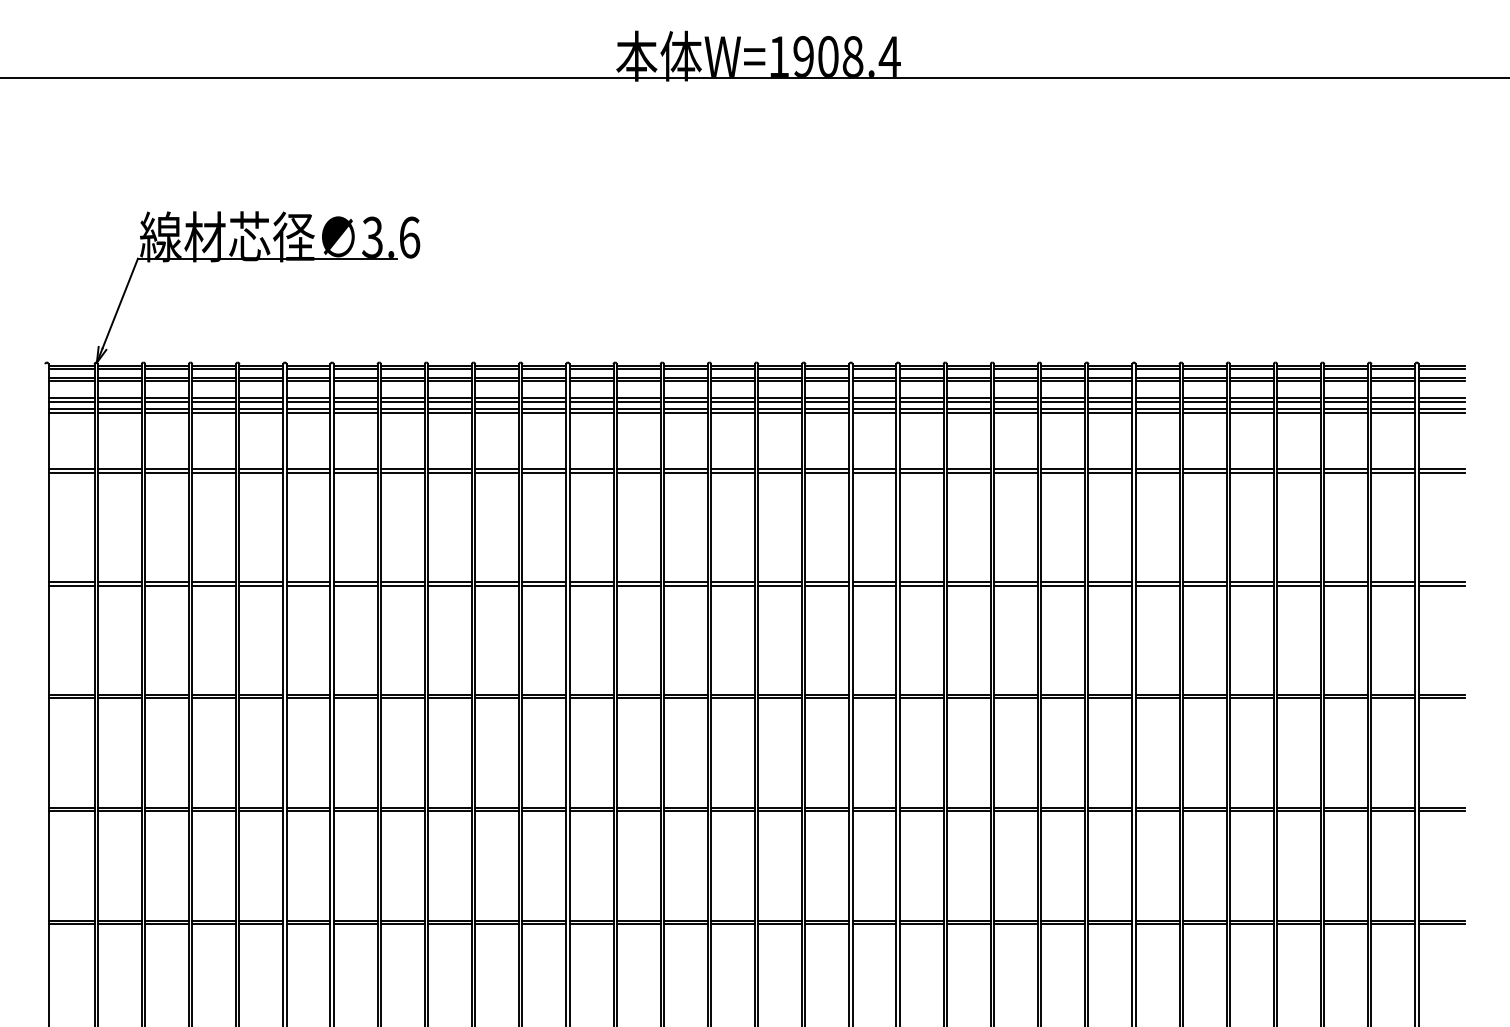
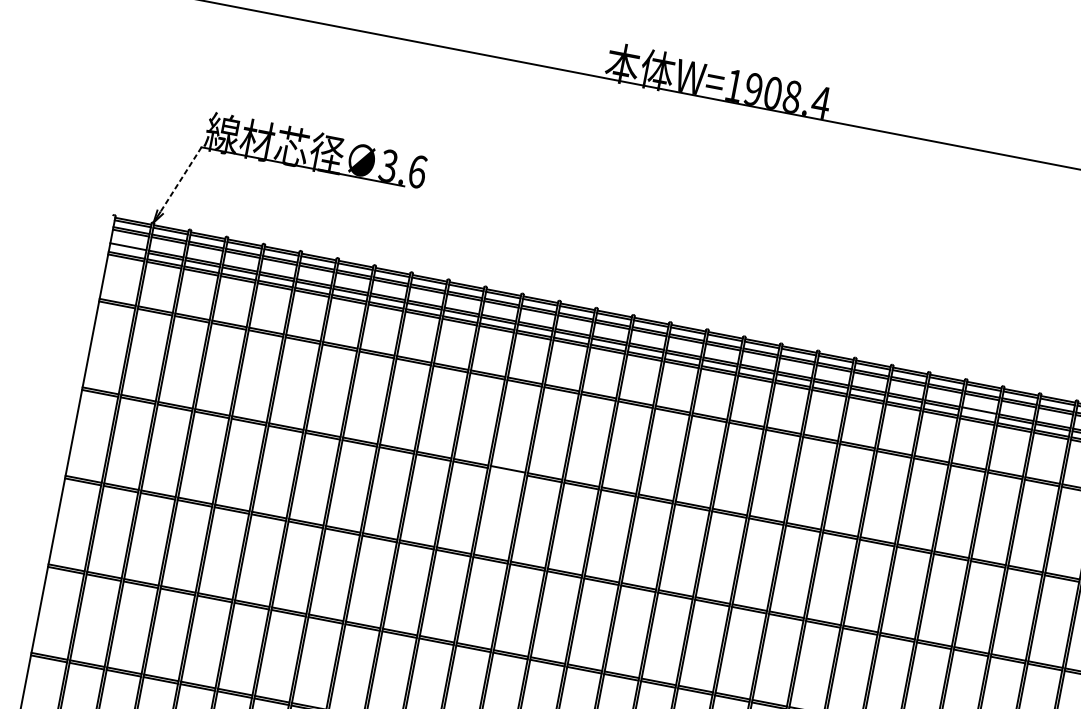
line: (120, 304) -> (180, 180), solid -> dashed
line: (71, 401) -> (127, 249), removed
line: (1157, 401) -> (978, 413), removed
line: (591, 585) -> (507, 471), removed

